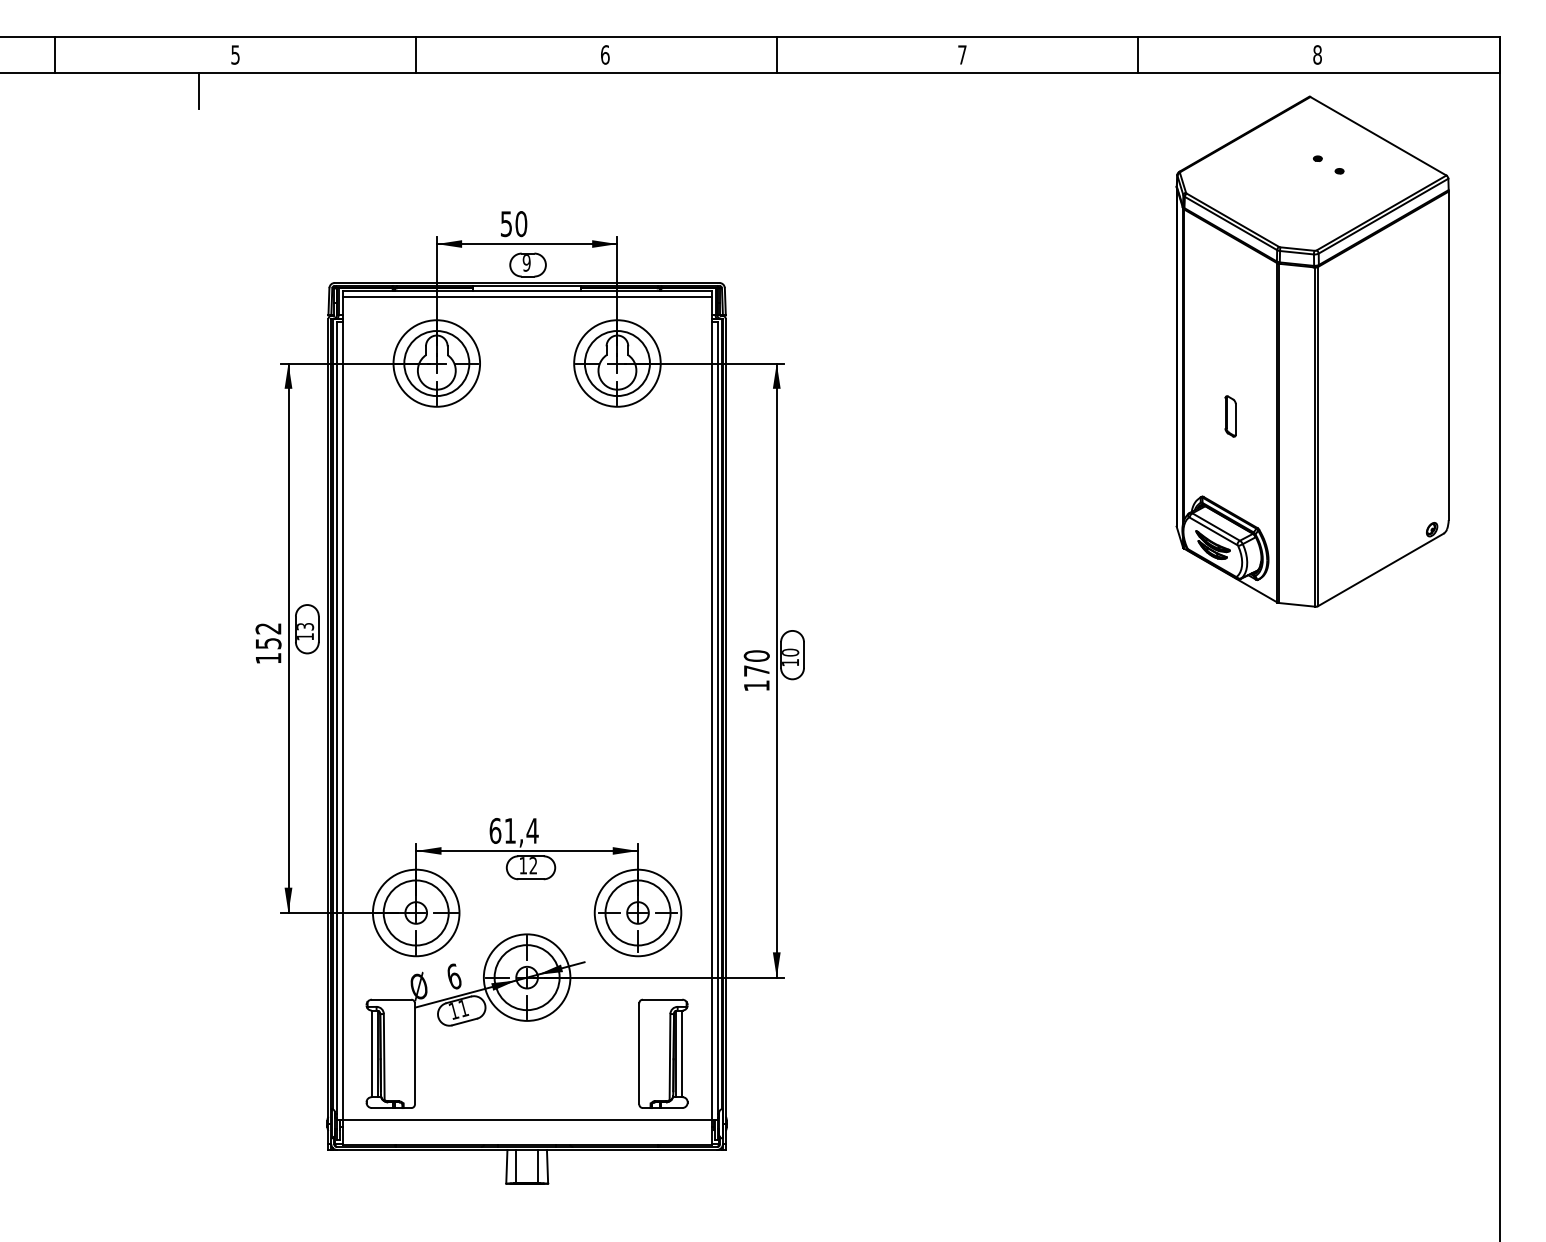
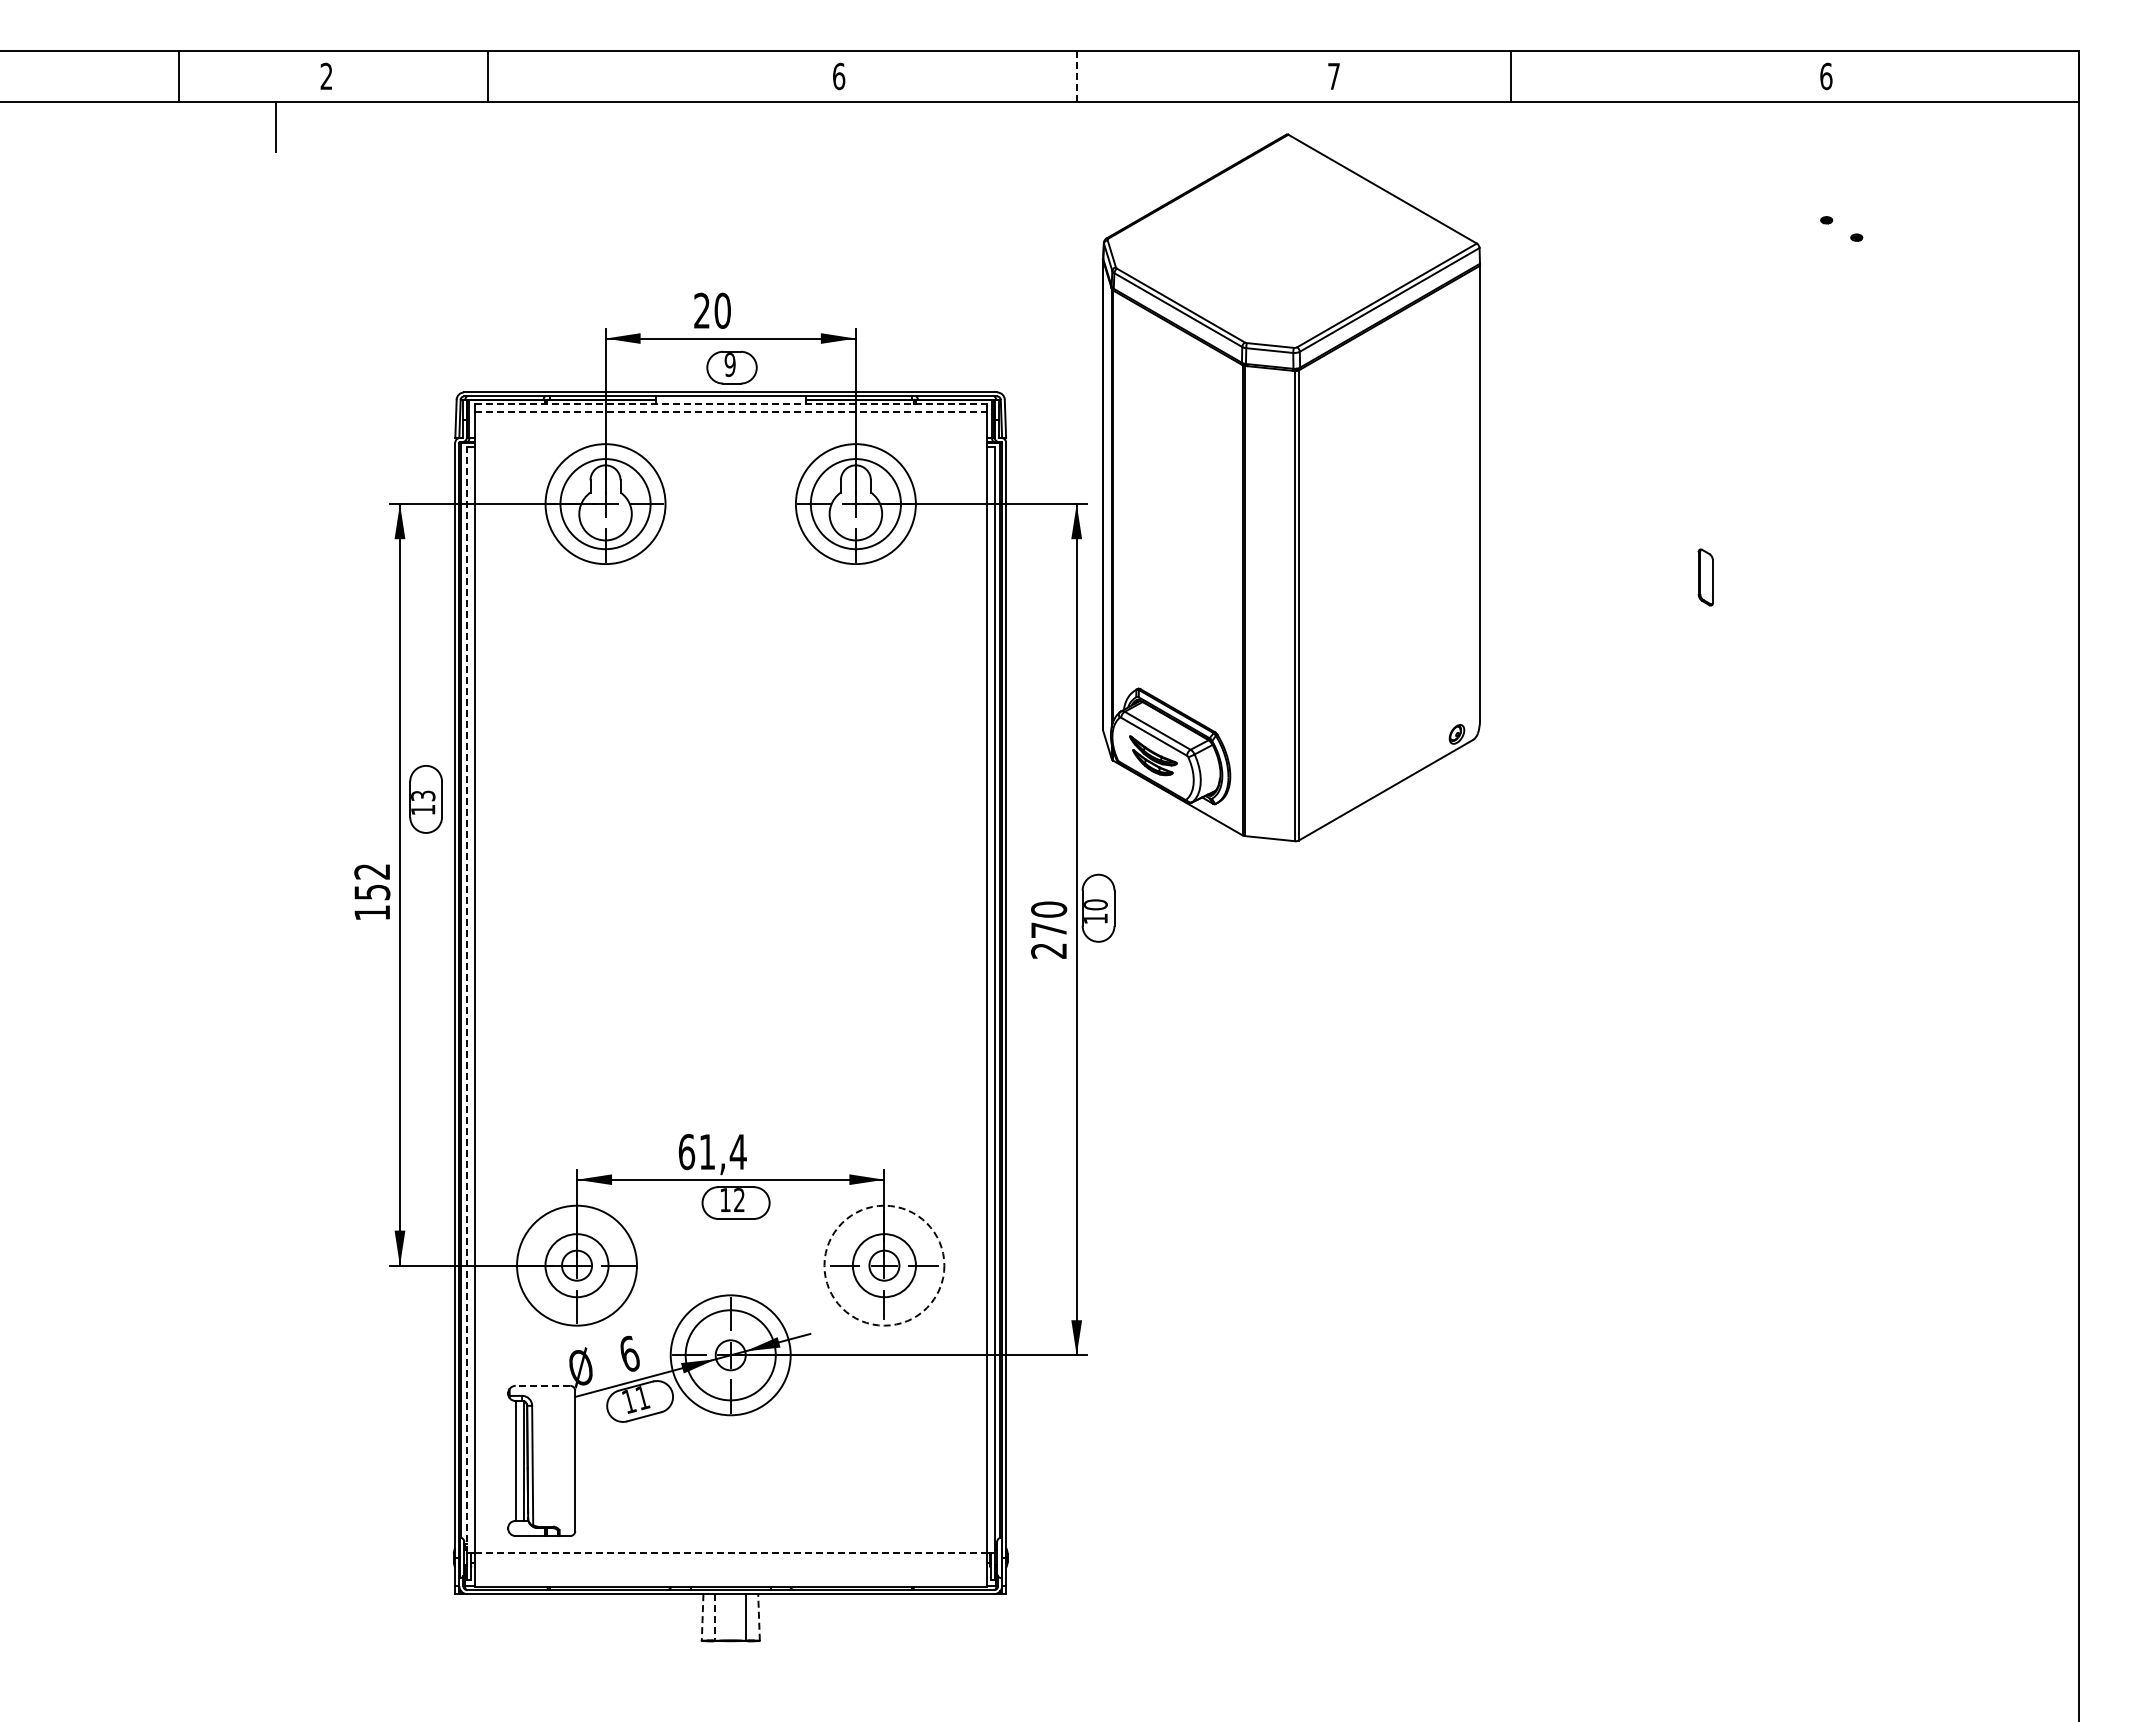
line: (54, 54) -> (178, 76), moved
text: (235, 54) -> (326, 76), 5 -> 2
line: (415, 54) -> (487, 76), moved
line: (1138, 54) -> (1511, 76), moved
text: (1317, 54) -> (1826, 76), 8 -> 6
line: (777, 55) -> (1077, 77), solid -> dashed
text: (506, 223) -> (701, 310), 50 -> 20
line: (526, 291) -> (730, 404), solid -> dashed
line: (526, 297) -> (730, 412), solid -> dashed
part: (1312, 351) -> (1291, 487), moved
part: (306, 629) -> (425, 799), moved
text: (756, 685) -> (1048, 950), 170 -> 270
line: (336, 720) -> (466, 999), solid -> dashed
circle: (415, 912) -> (576, 1265), size x0.7
circle: (638, 912) -> (884, 1265), size x0.7
circle: (638, 912) -> (884, 1265), solid -> dashed
line: (391, 999) -> (542, 1385), solid -> dashed
part: (663, 1053) -> (919, 1460), removed
line: (526, 1119) -> (730, 1552), solid -> dashed
line: (506, 1166) -> (702, 1617), solid -> dashed
line: (516, 1166) -> (715, 1617), solid -> dashed
line: (547, 1166) -> (759, 1616), solid -> dashed

